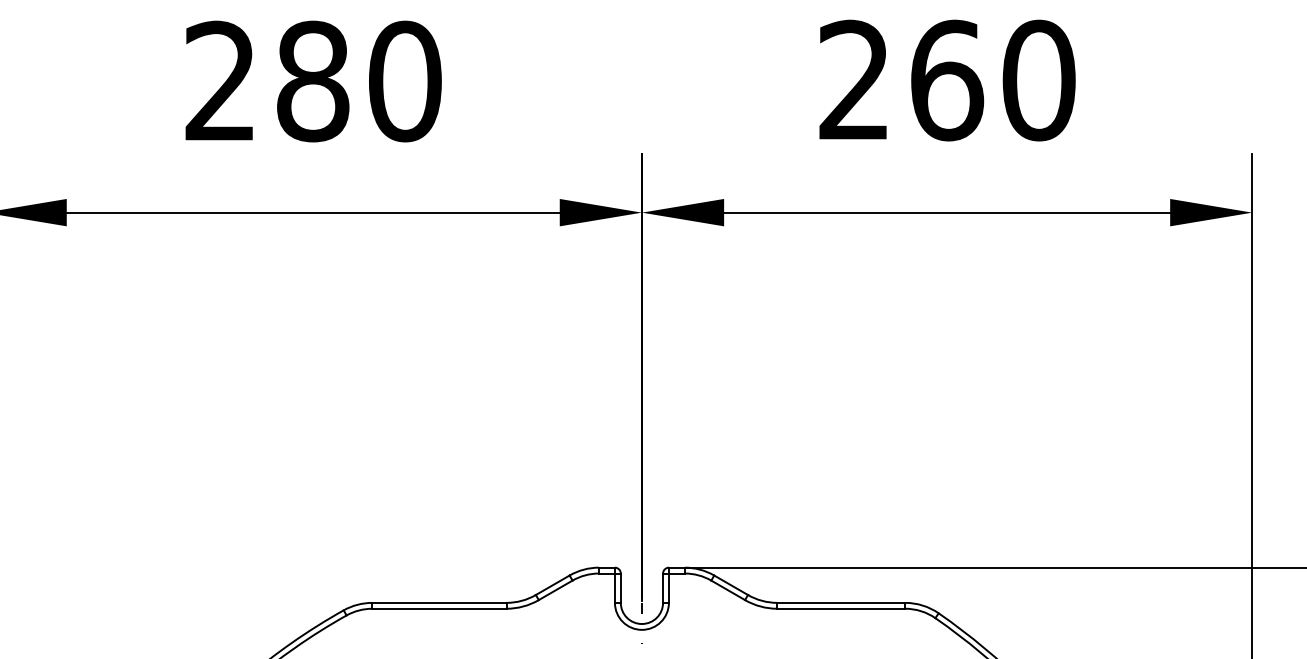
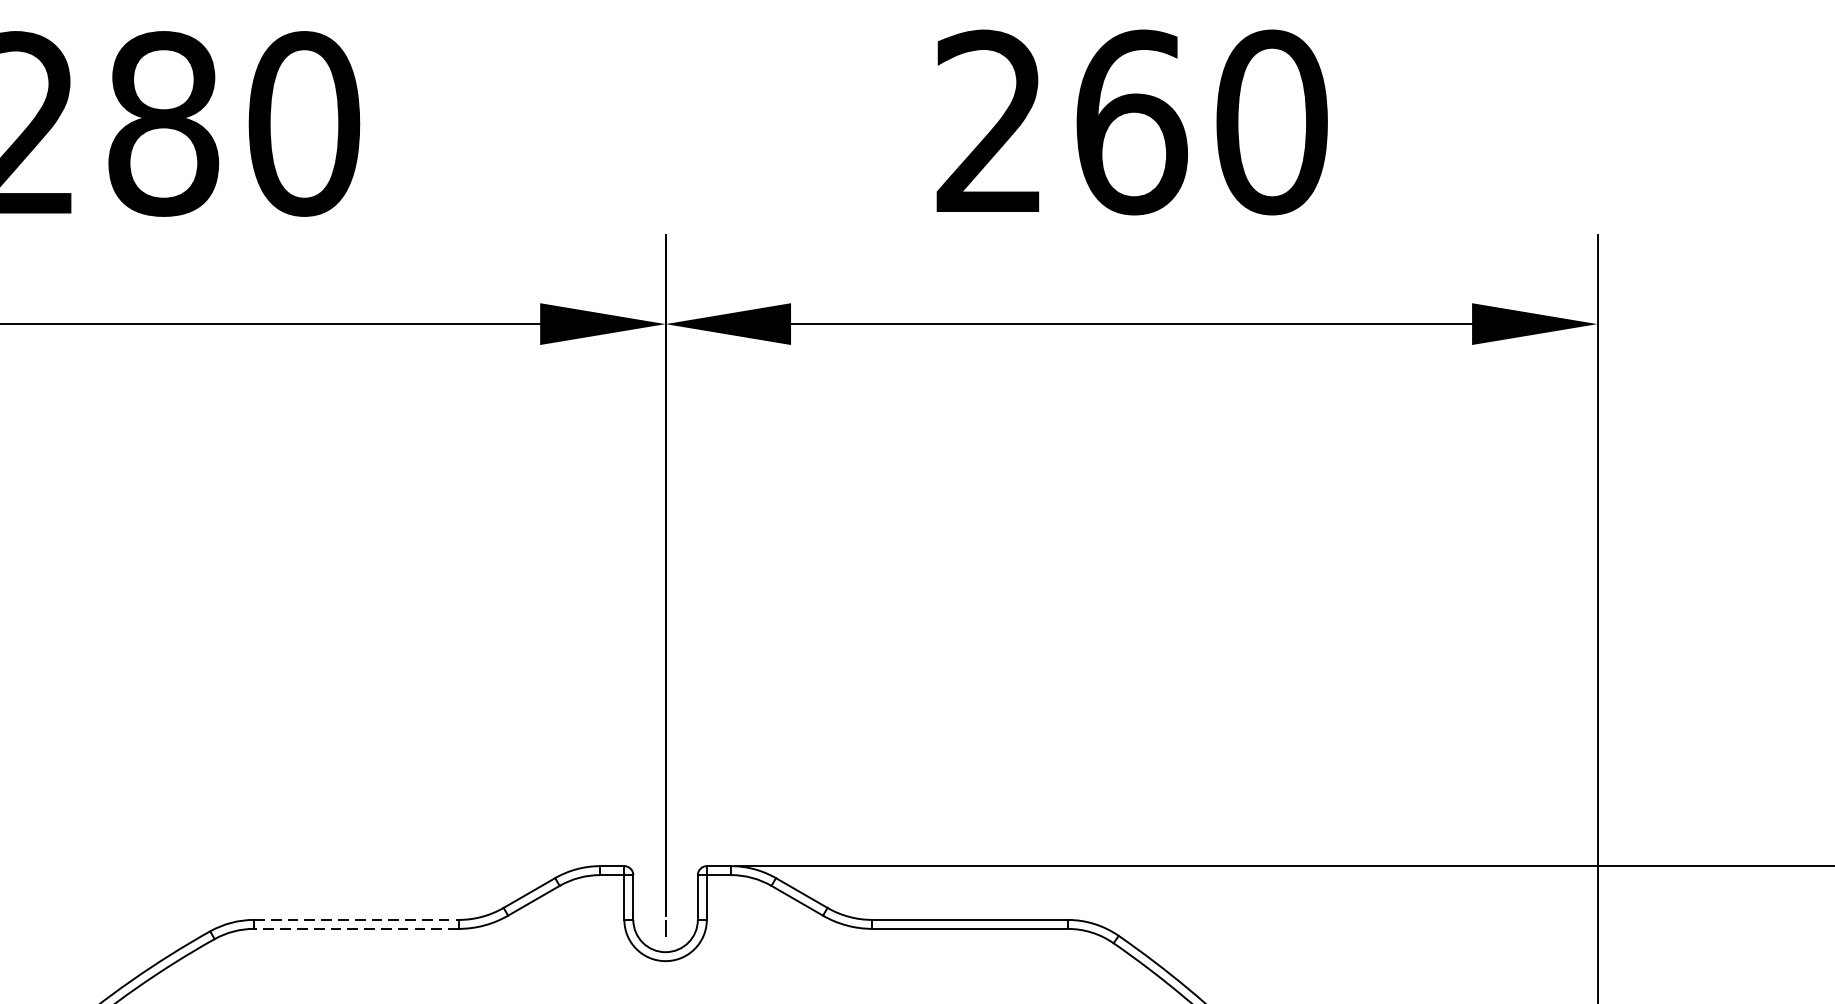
line: (439, 602) -> (356, 919), solid -> dashed
line: (438, 608) -> (354, 928), solid -> dashed

